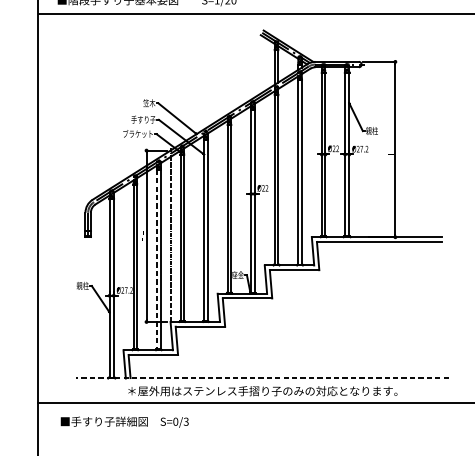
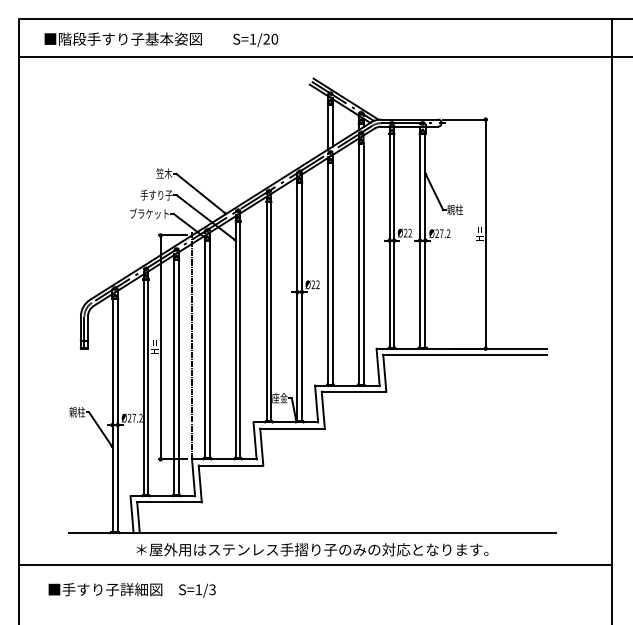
line: (157, 260) -> (174, 378), dashed -> solid
line: (262, 378) -> (311, 533), dashed -> solid
text: (175, 421) -> (198, 589), S=0/3 -> S=1/3

